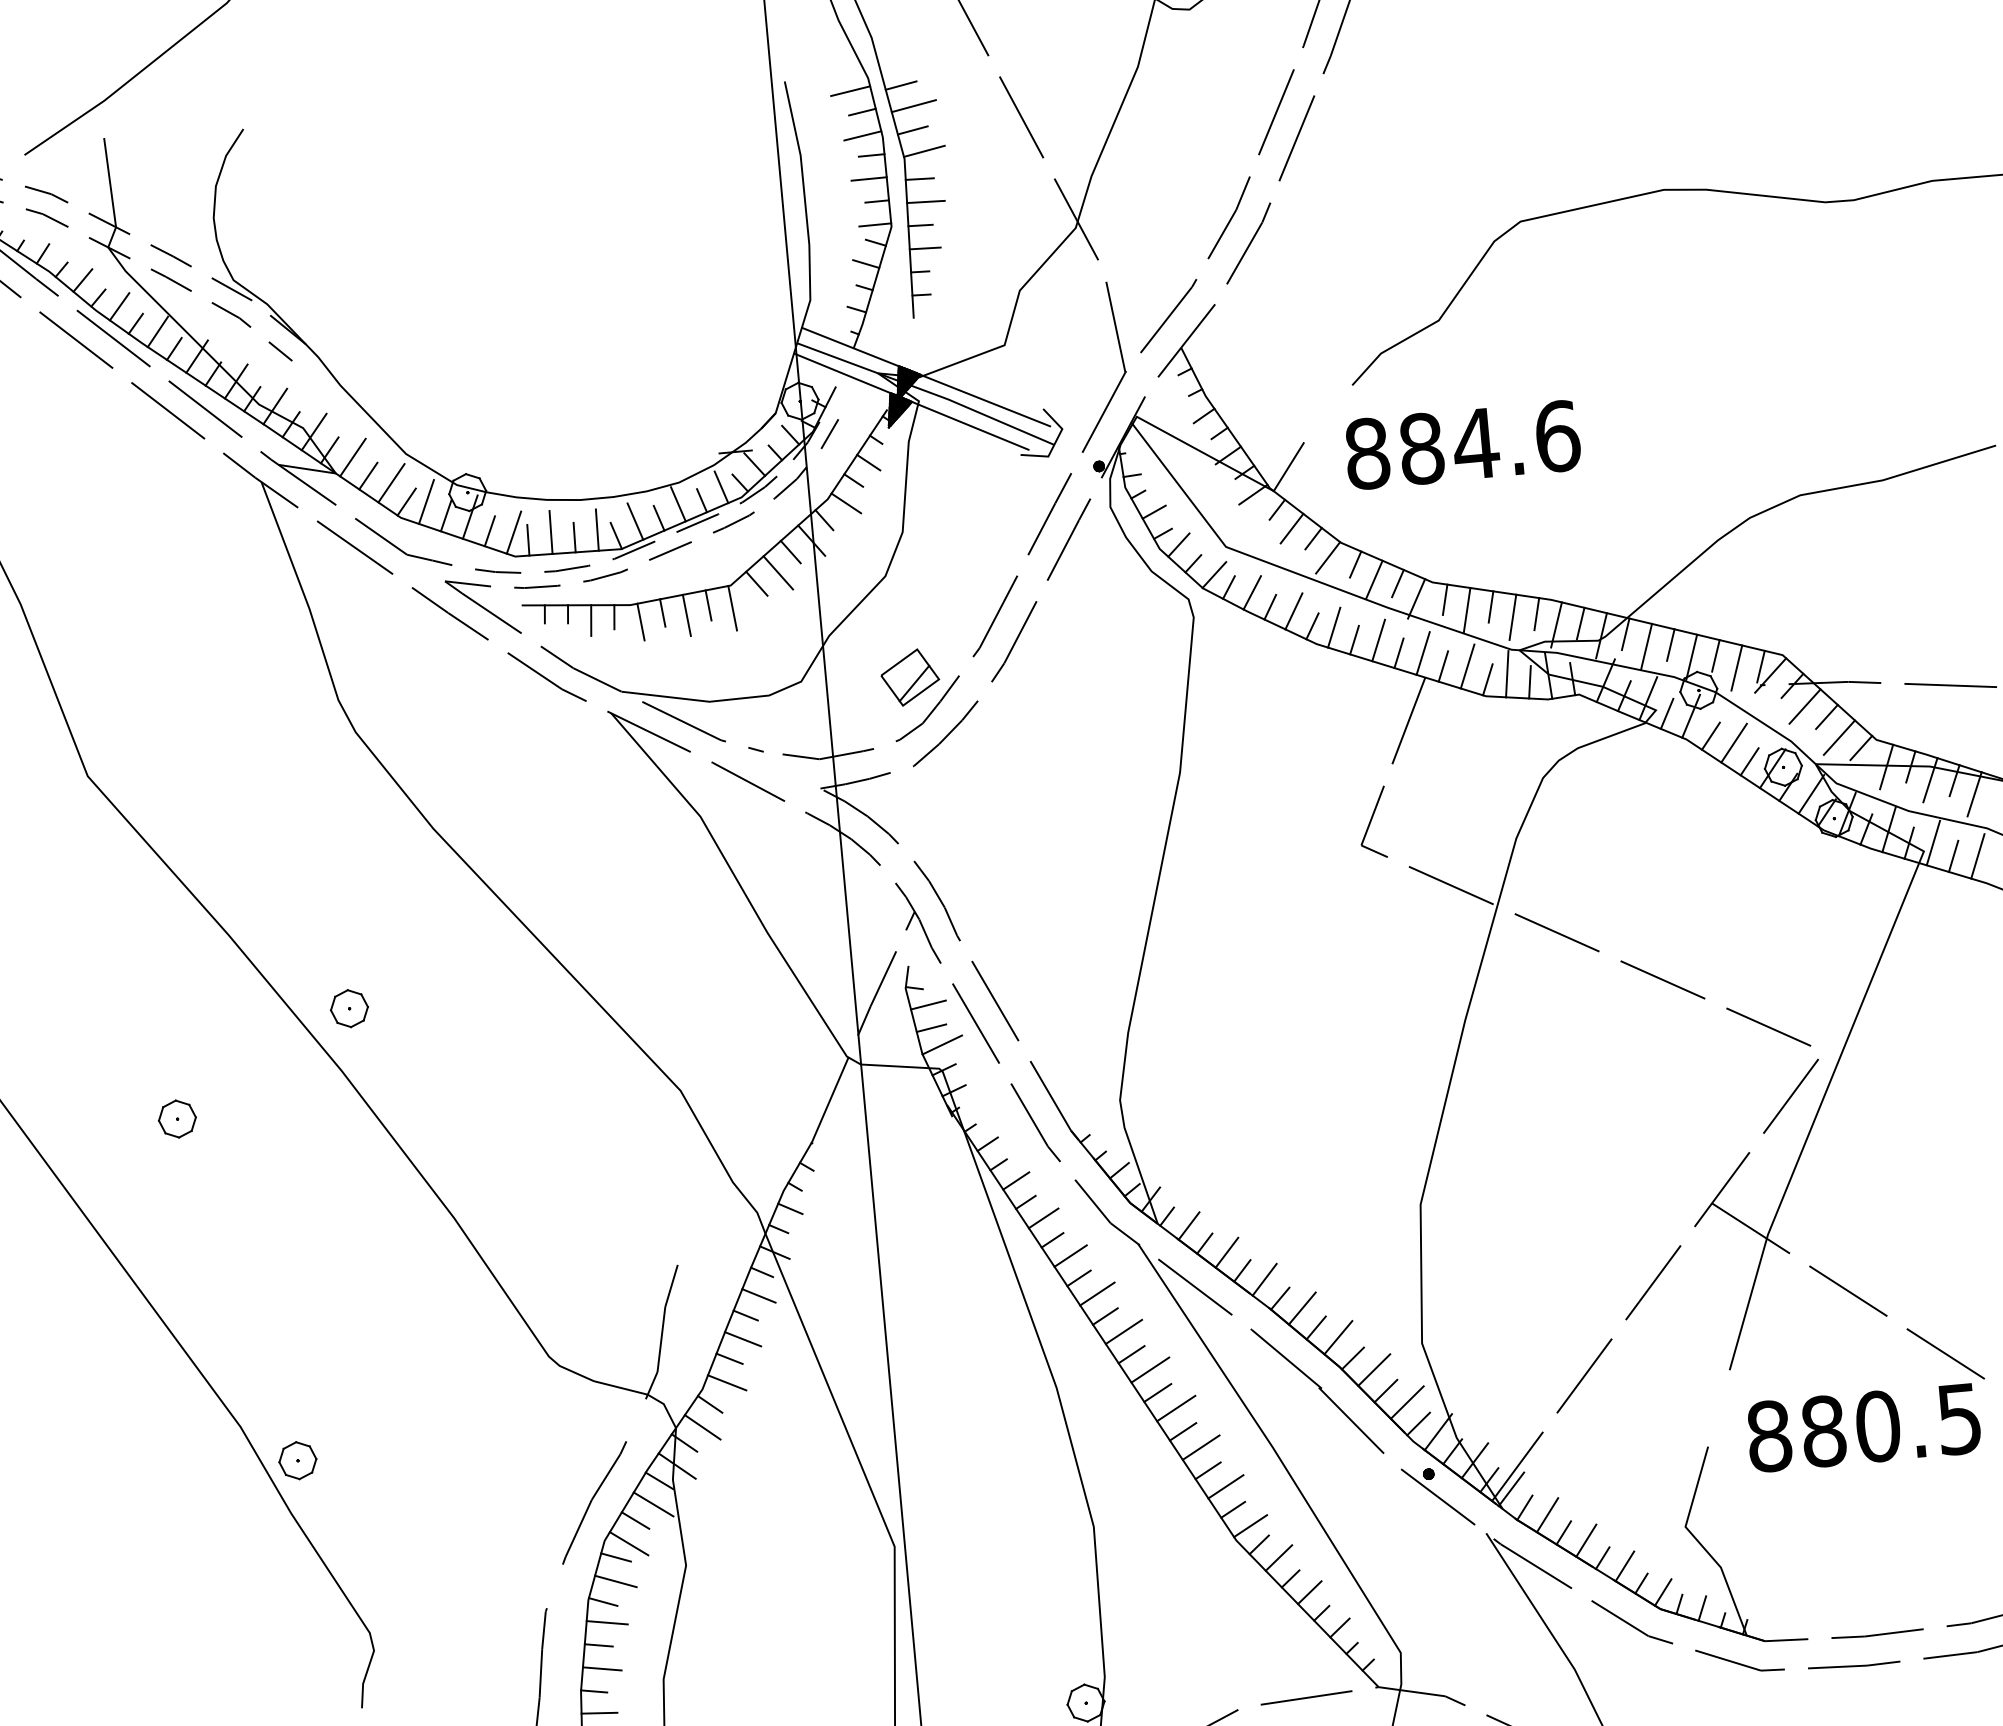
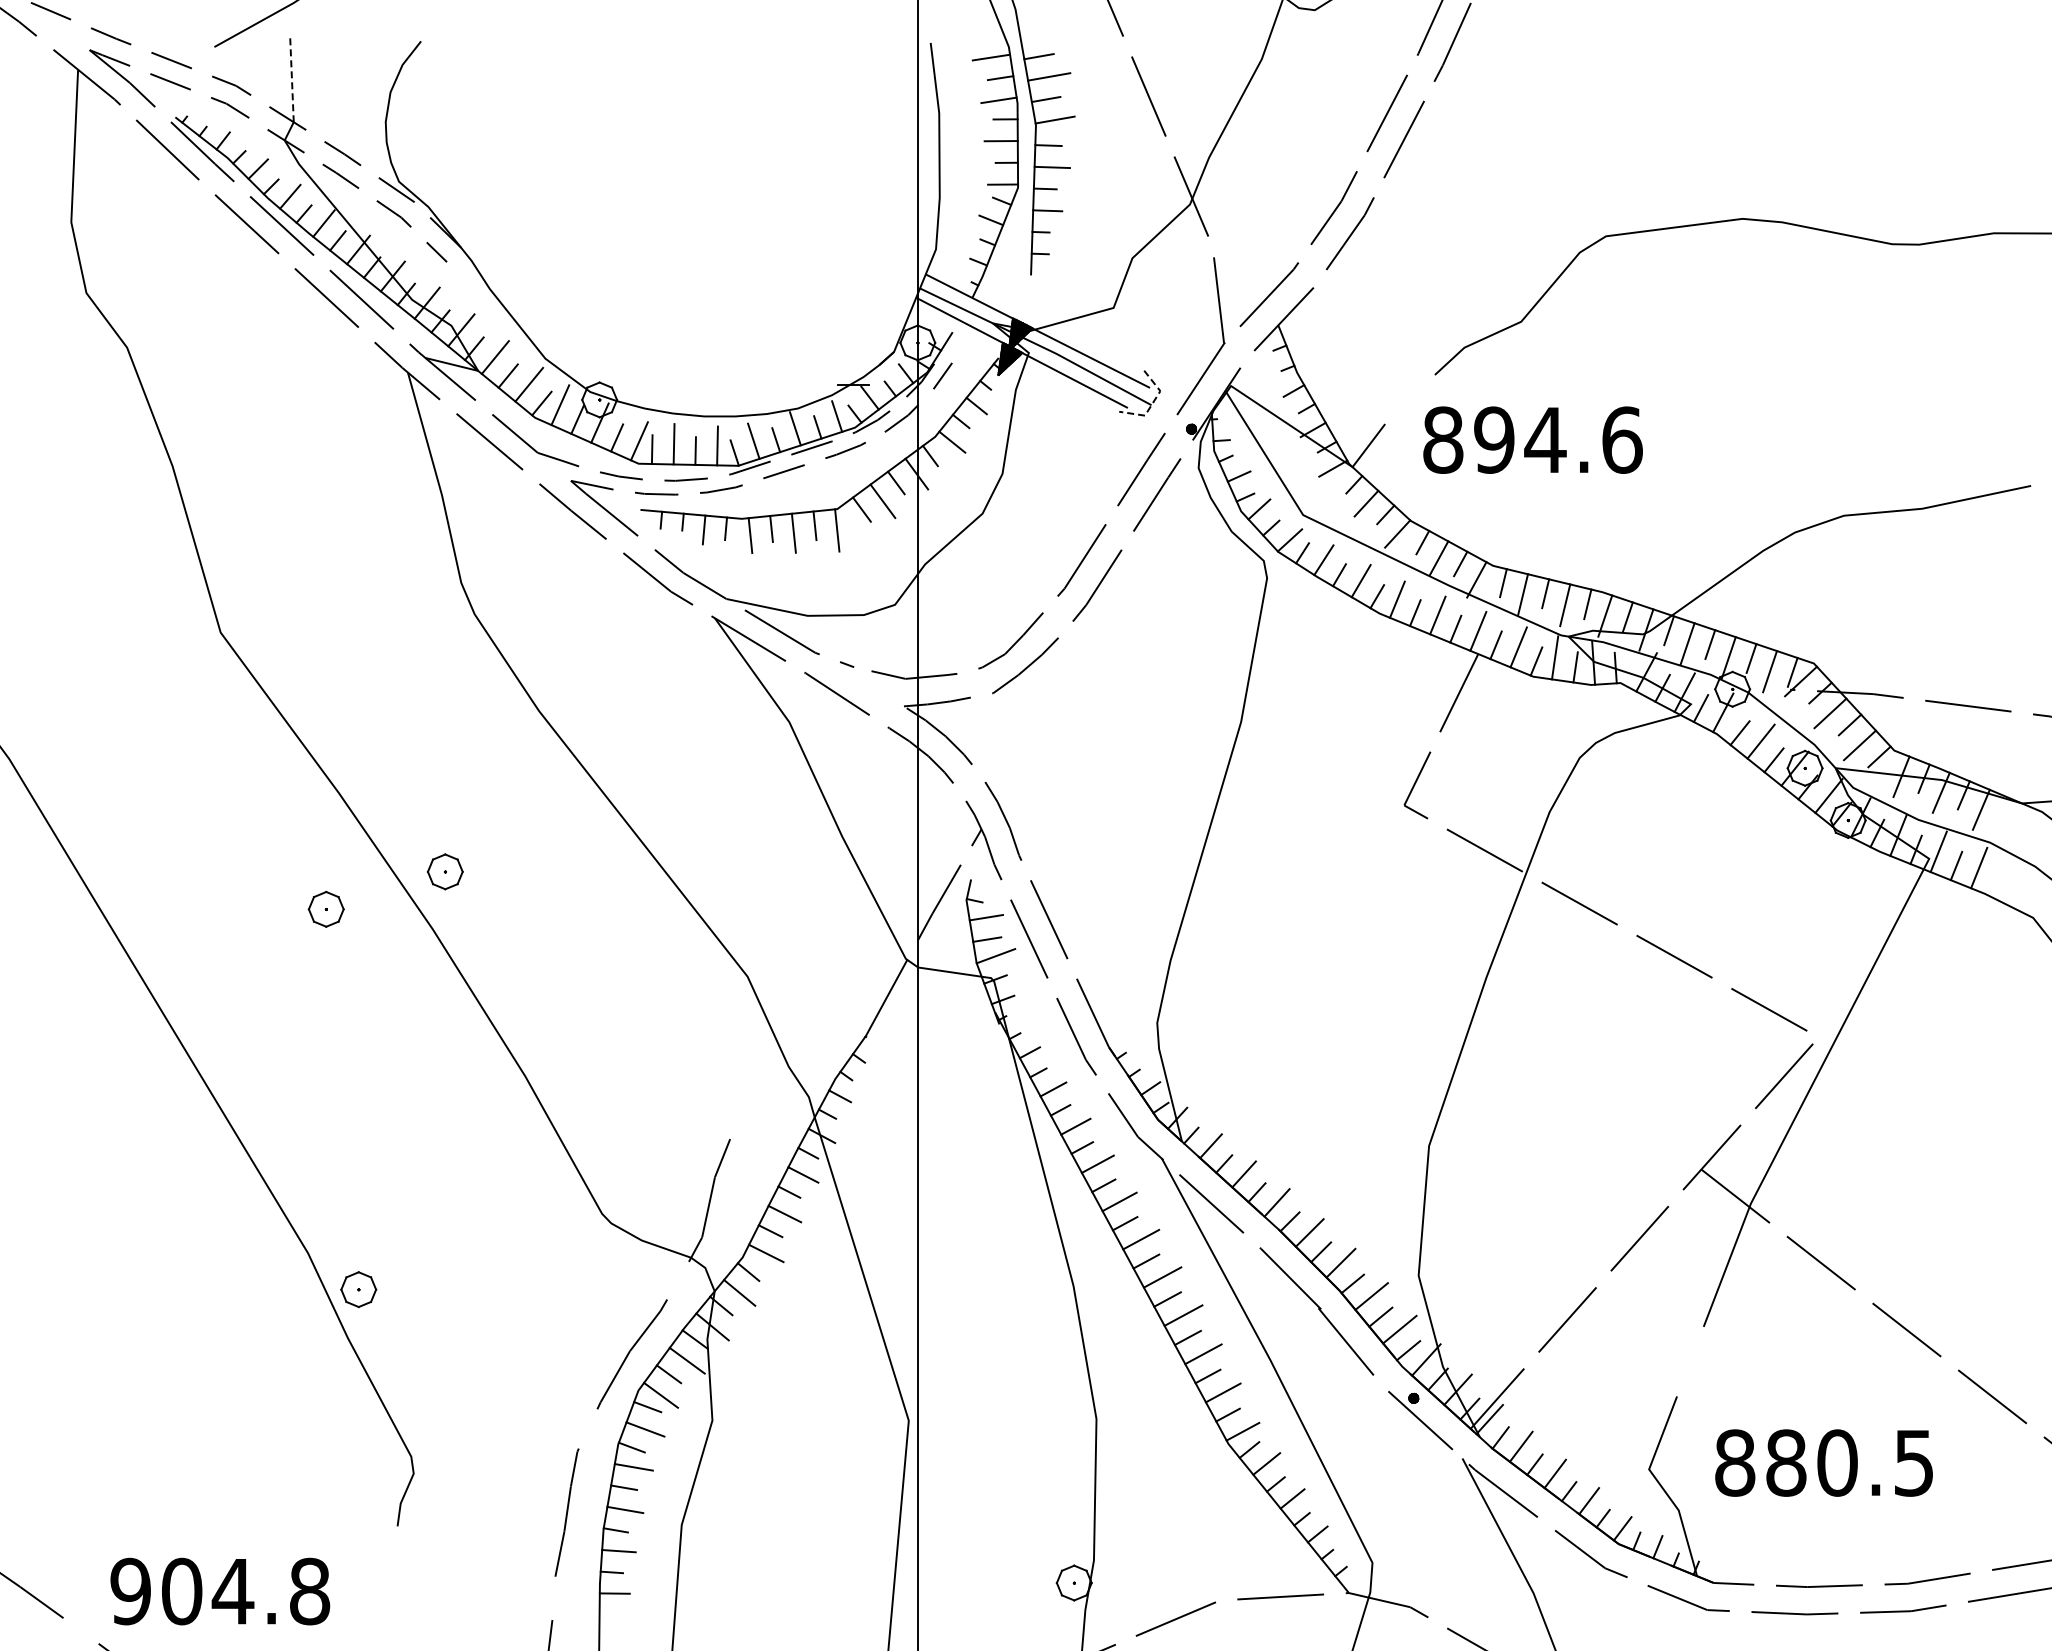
line: (109, 182) -> (291, 79), solid -> dashed
line: (1055, 442) -> (1152, 403), solid -> dashed
text: (1421, 448) -> (1494, 439), 884.6 -> 894.6
part: (909, 676) -> (996, 609), removed
part: (176, 1118) -> (325, 908), moved
text: (1863, 1427) -> (1823, 1462), moved

